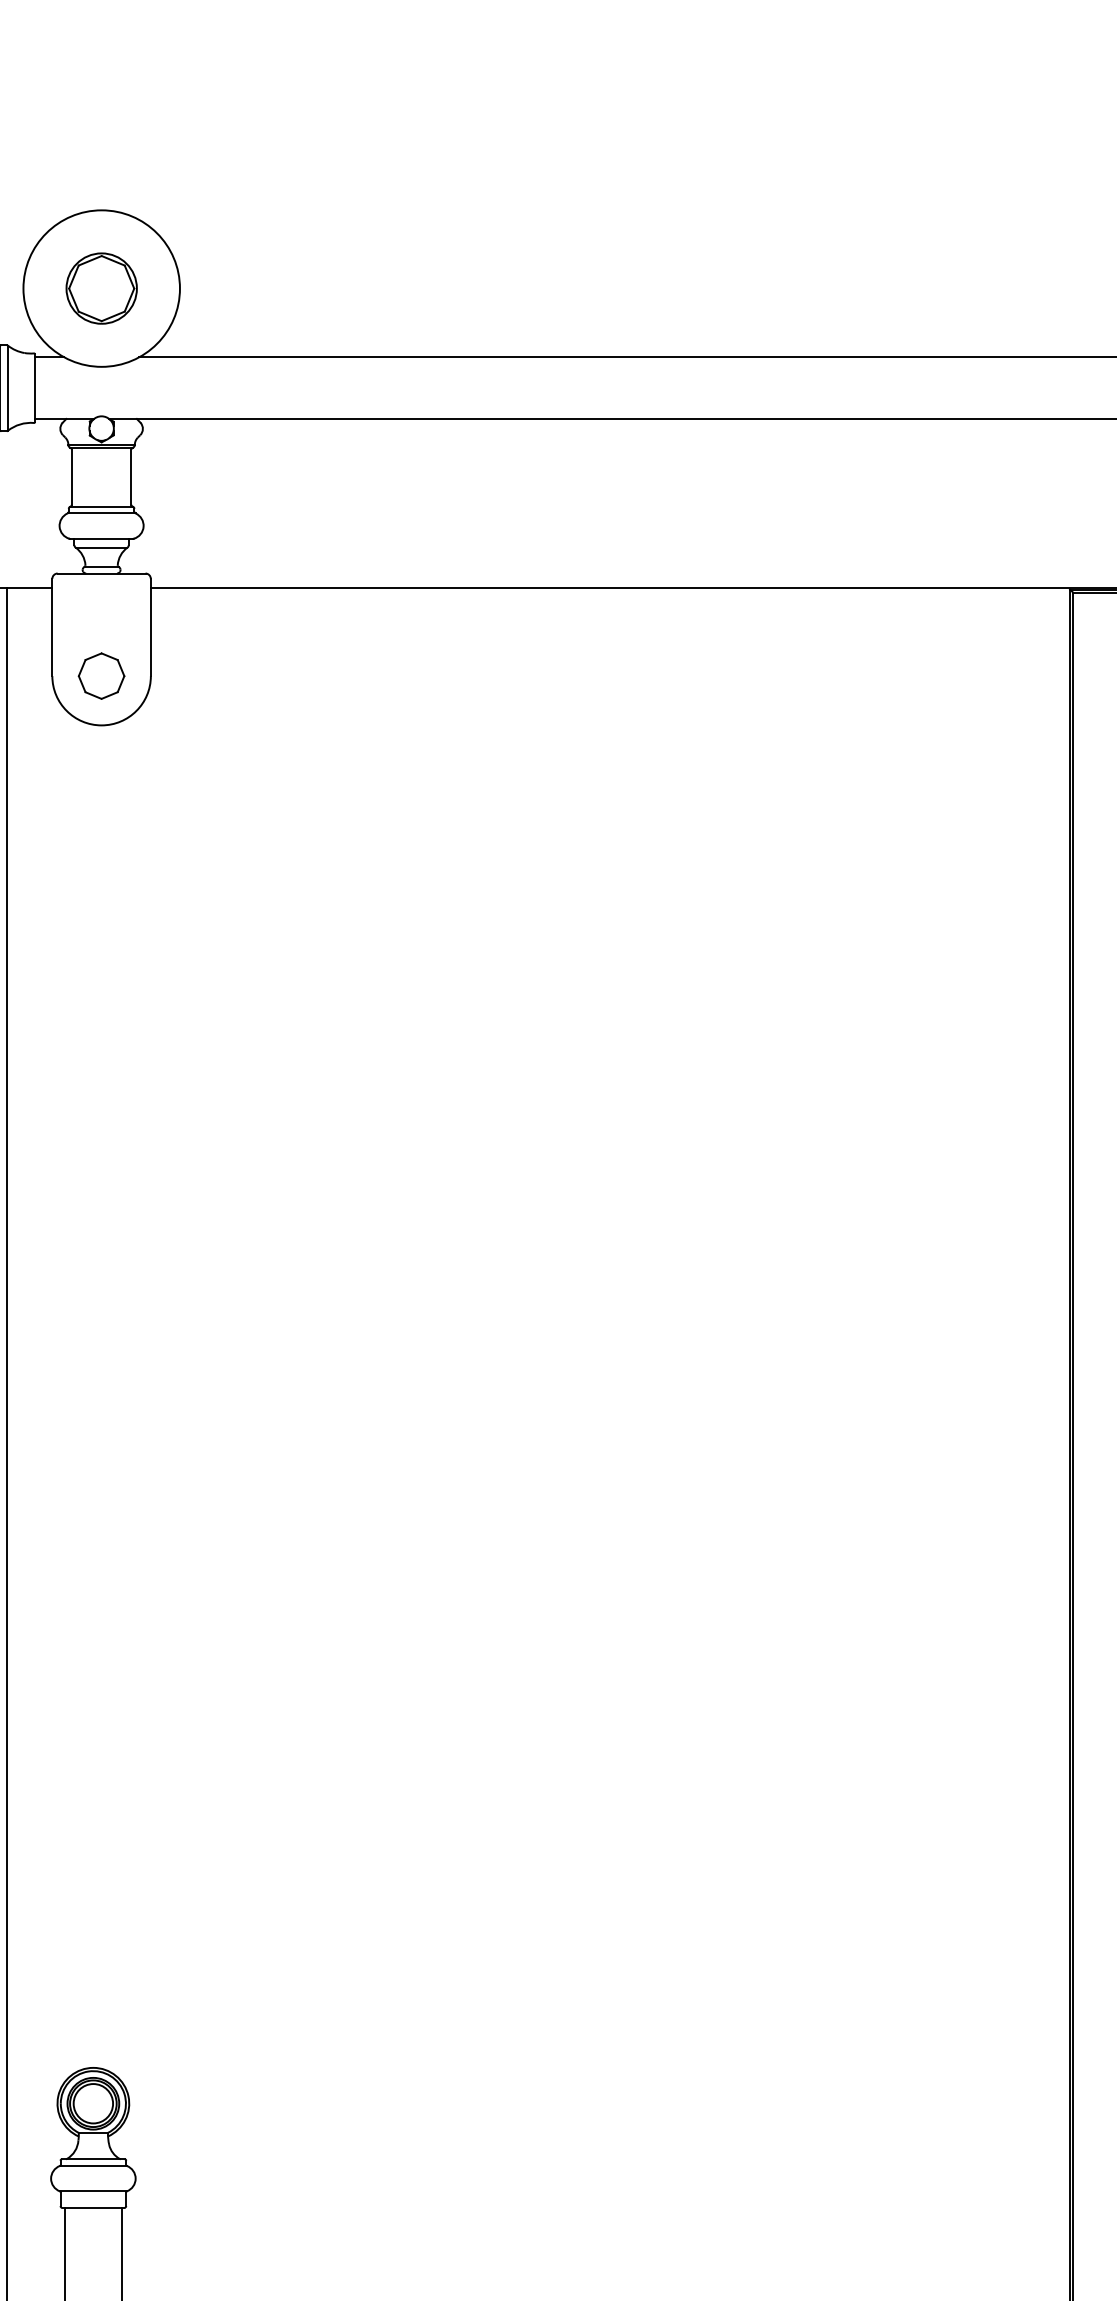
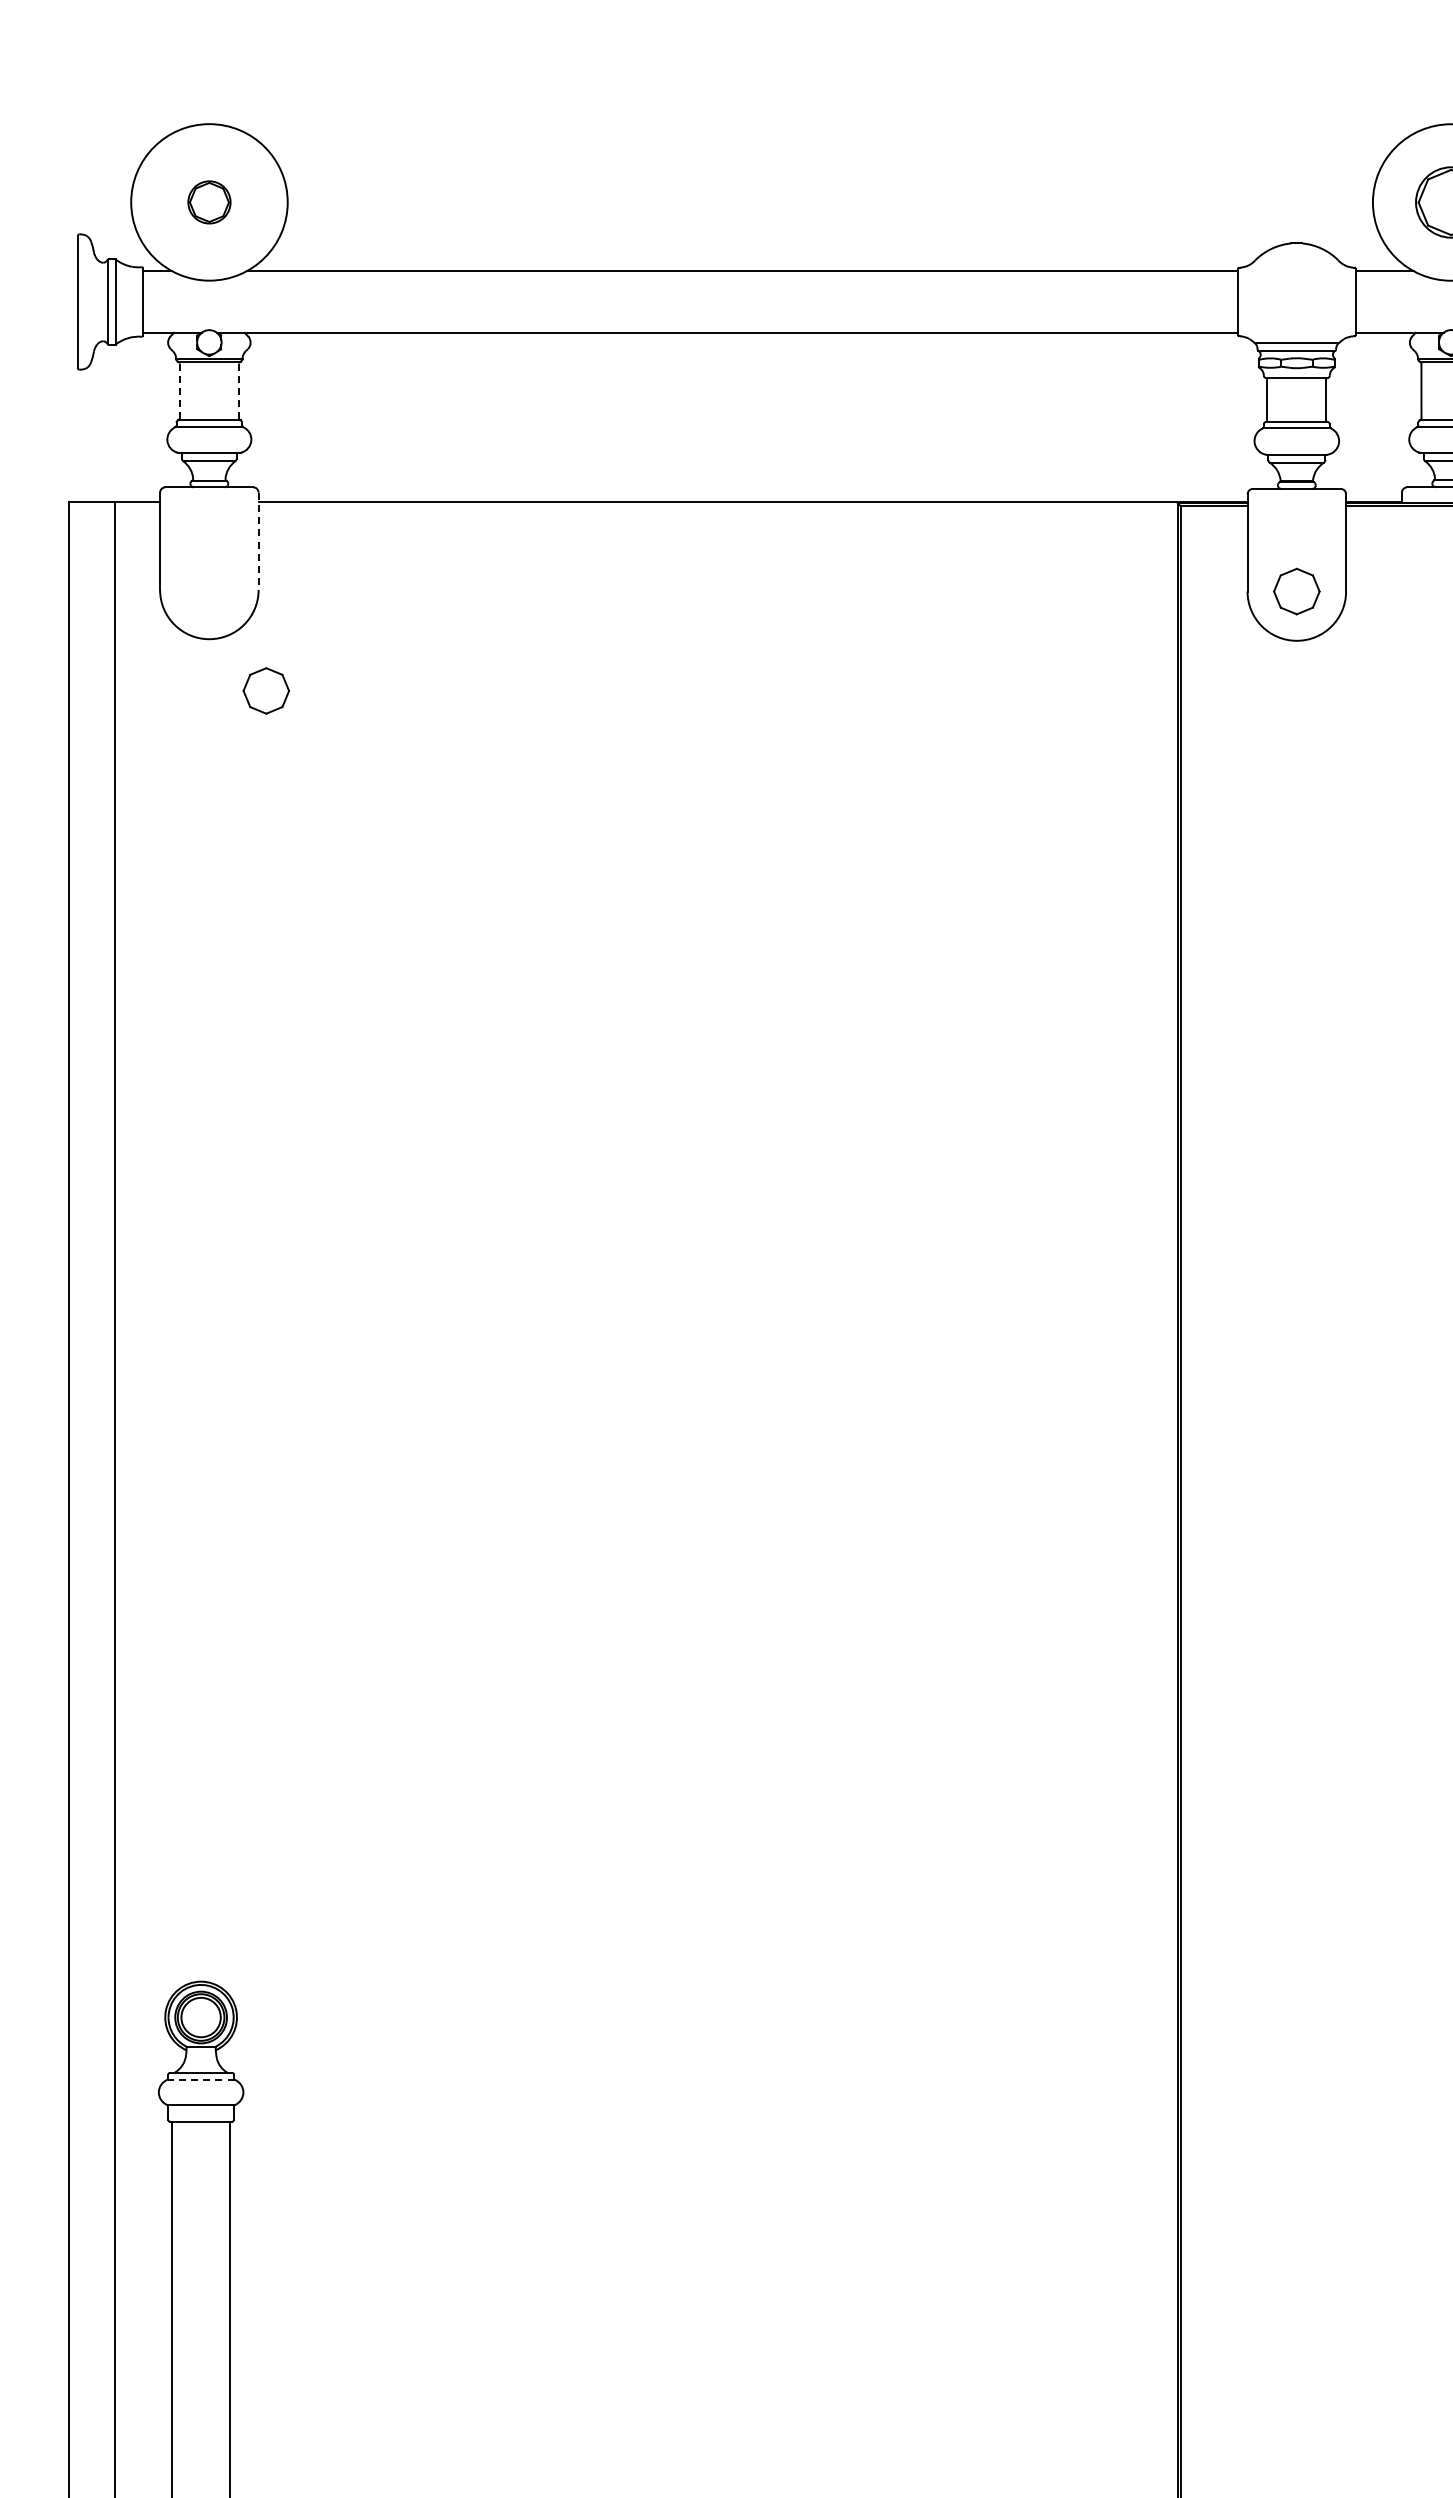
part: (101, 288) -> (209, 202), size x0.6
line: (71, 477) -> (179, 391), solid -> dashed
line: (131, 477) -> (239, 391), solid -> dashed
line: (150, 627) -> (258, 541), solid -> dashed
part: (100, 675) -> (265, 690), moved
line: (92, 2165) -> (200, 2079), solid -> dashed

